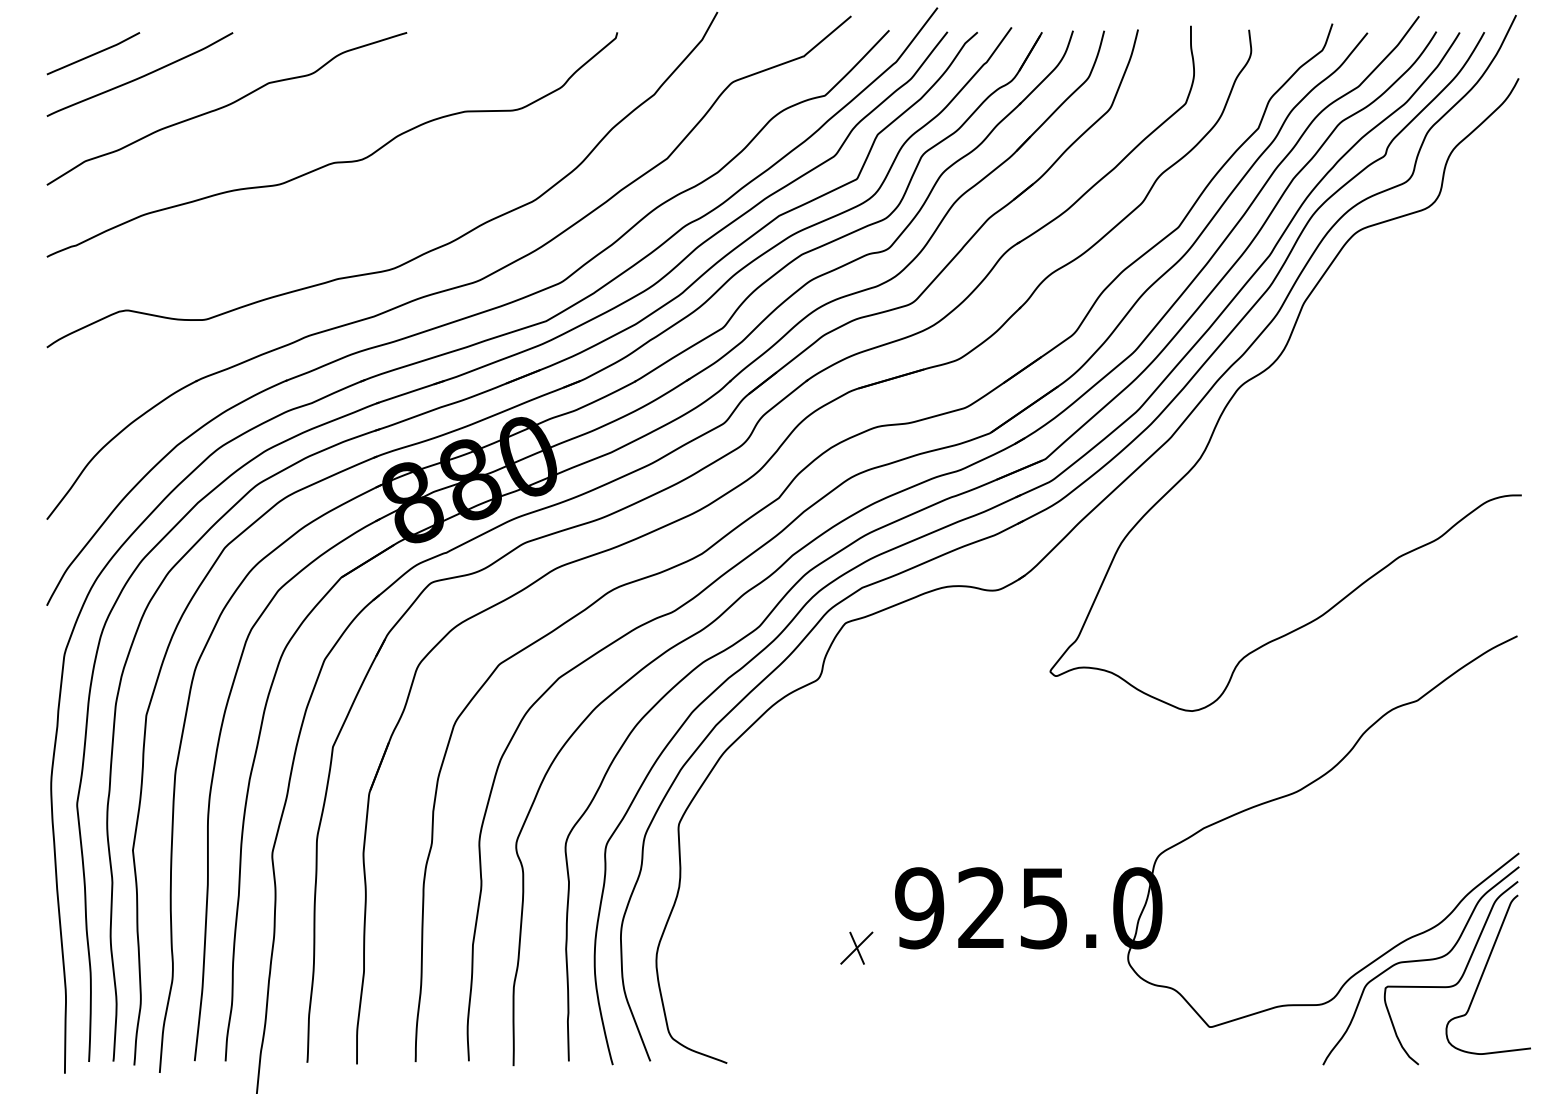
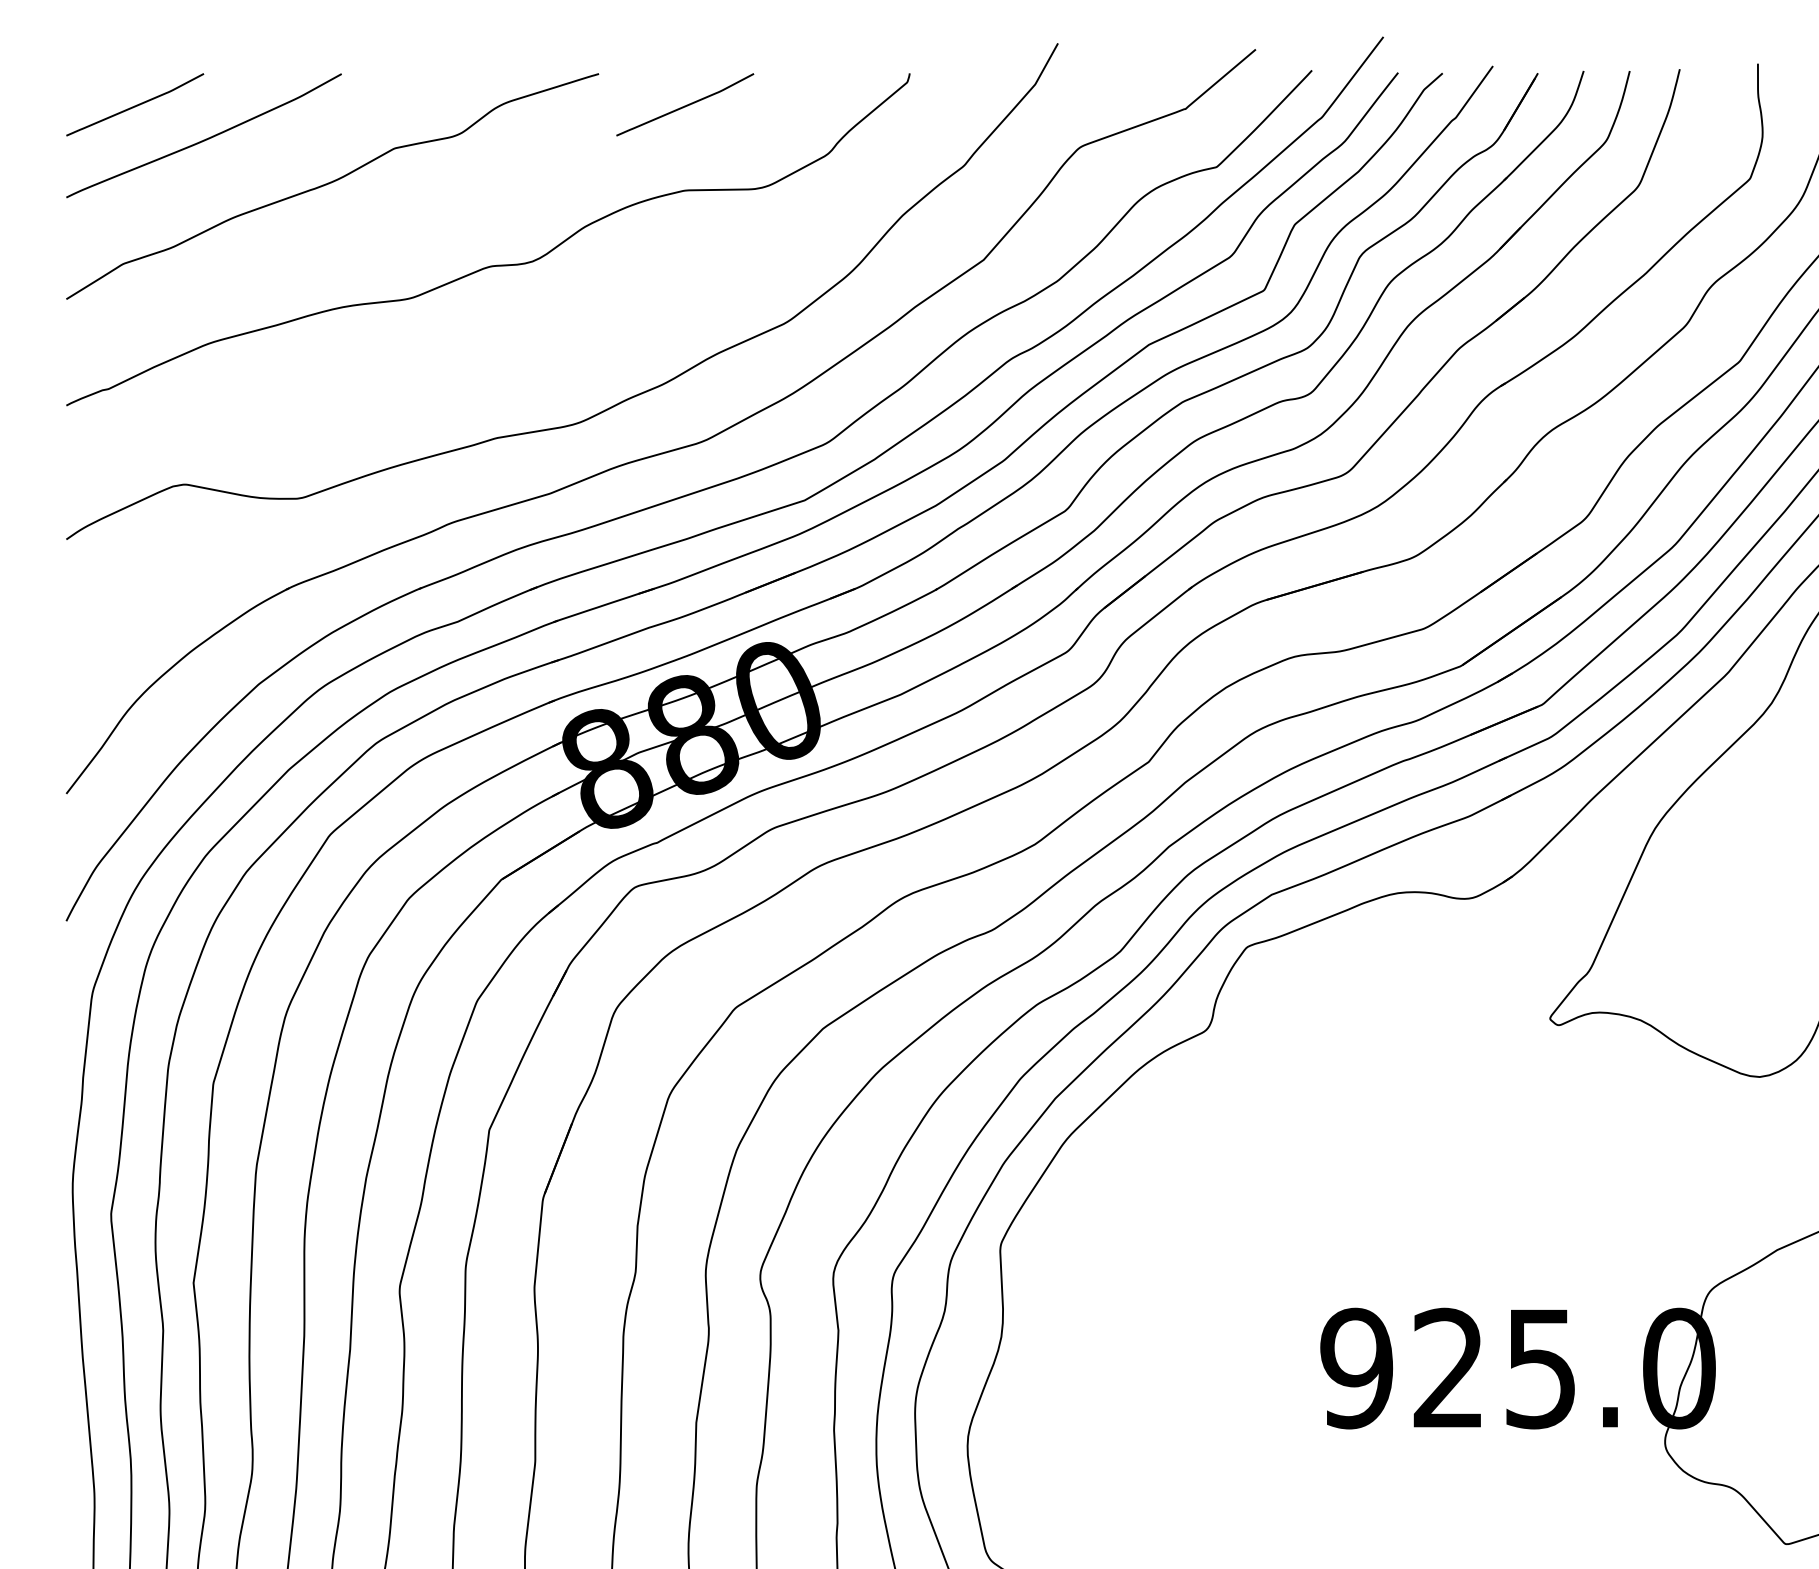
curve: (465, 53) -> (685, 104), added
part: (856, 947) -> (1263, 1426), removed

